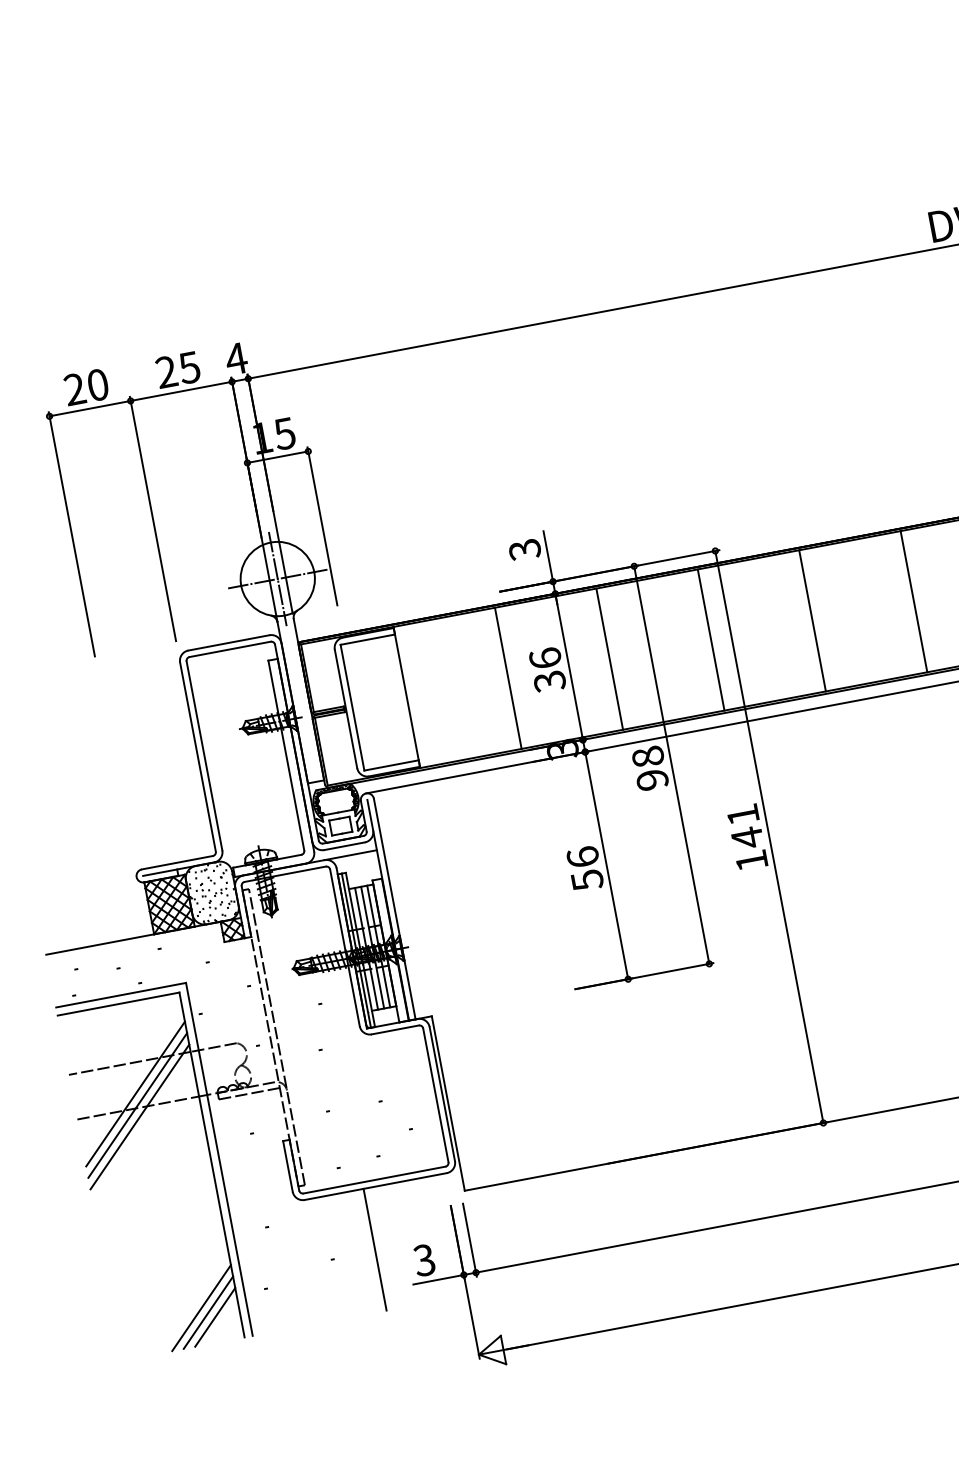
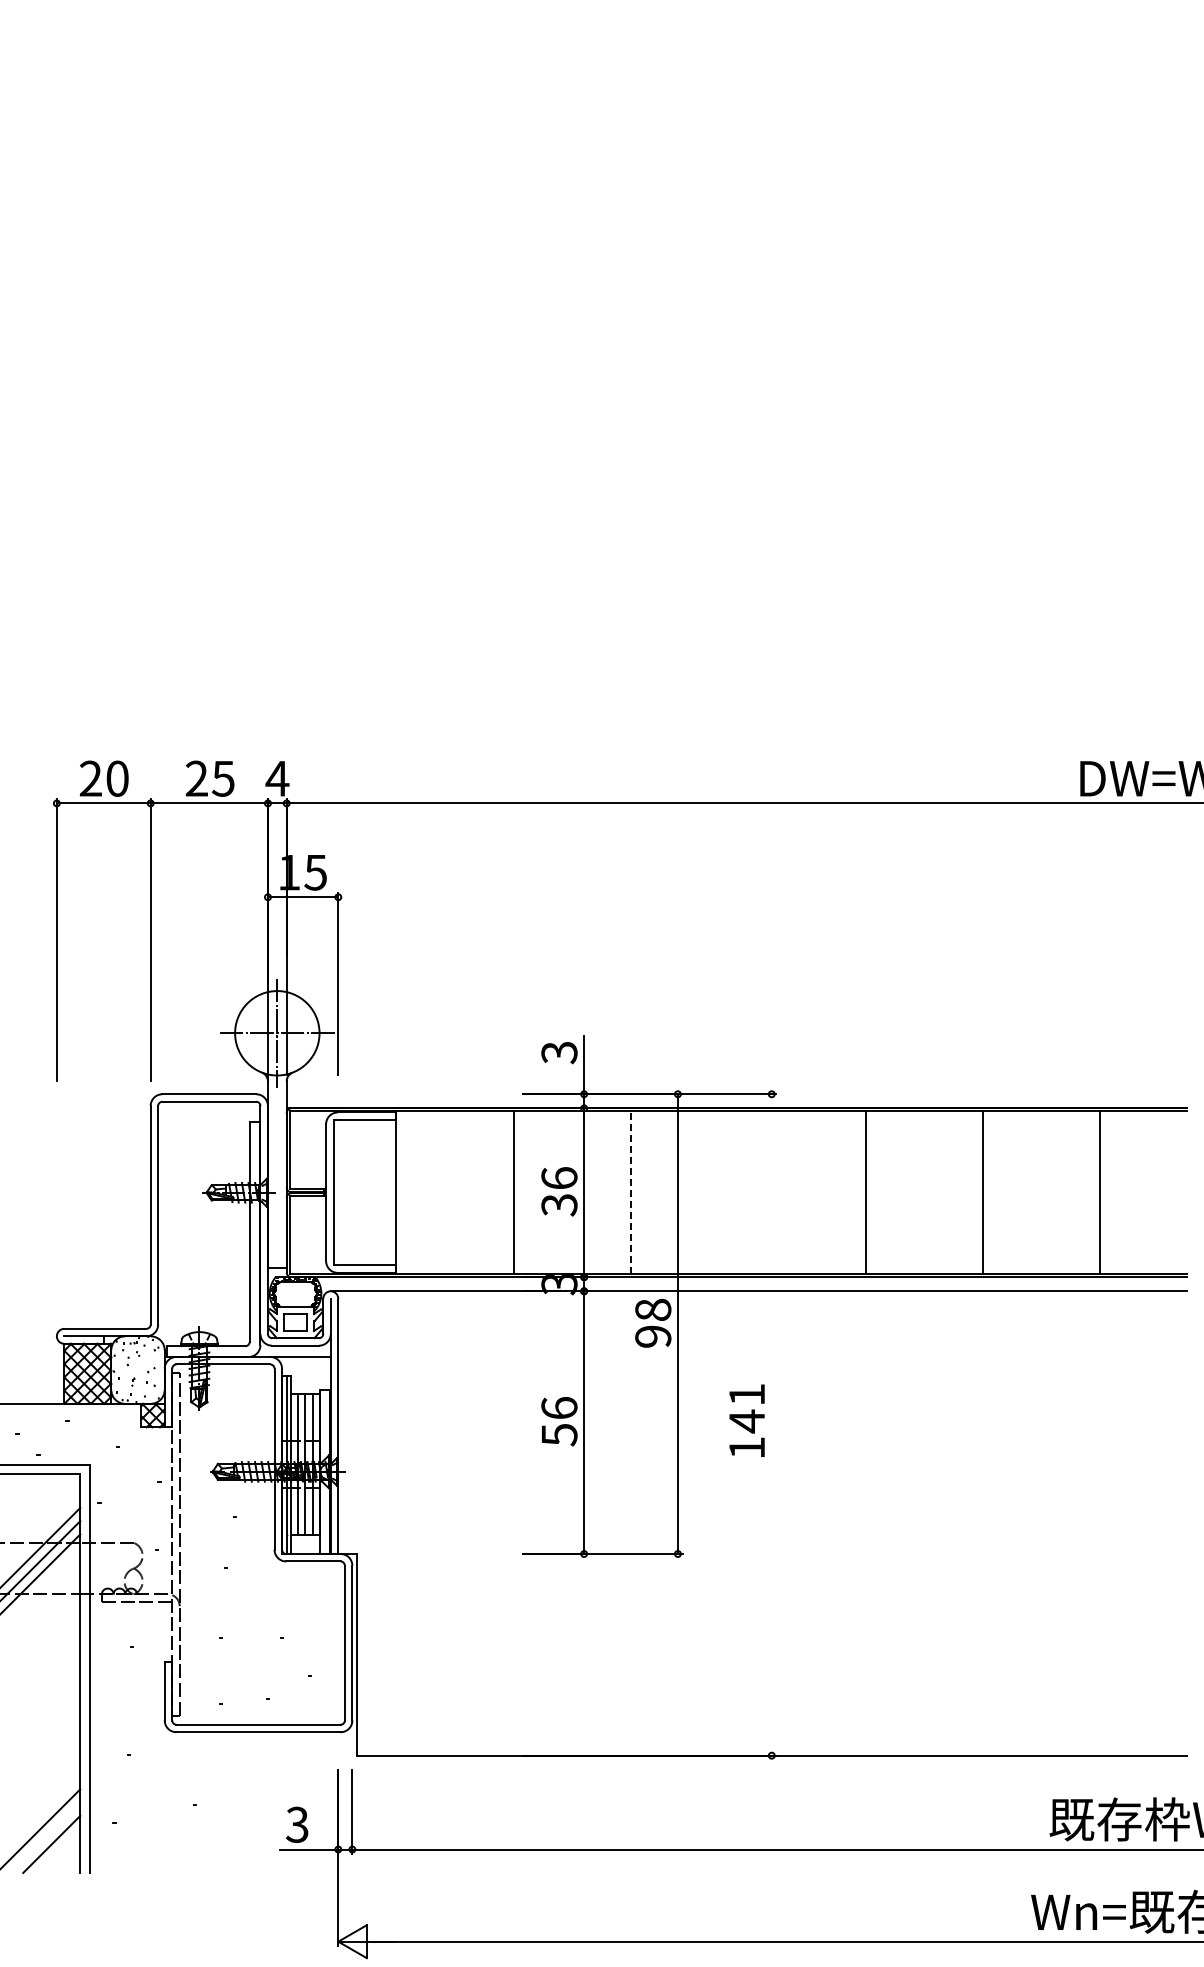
line: (711, 639) -> (748, 1192), removed
line: (610, 658) -> (631, 1192), solid -> dashed
line: (769, 836) -> (771, 1424), removed
line: (375, 1249) -> (244, 1802), removed
line: (207, 1312) -> (44, 1837), removed

